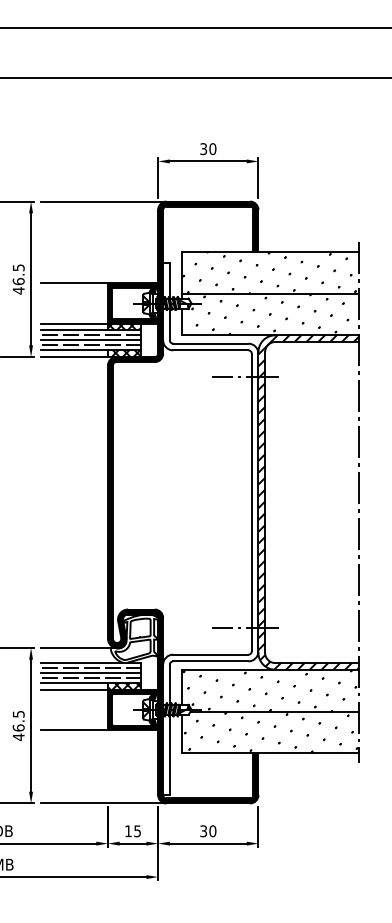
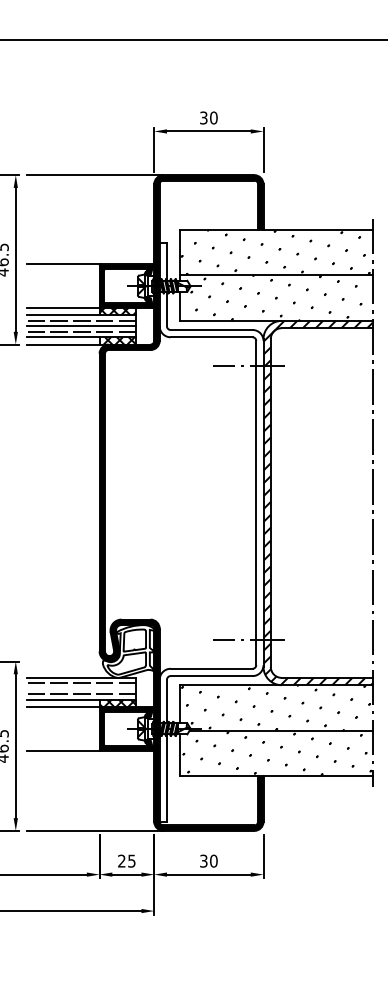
line: (79, 648) -> (68, 662), removed
line: (91, 673) -> (81, 689), removed
text: (128, 831) -> (121, 861), 15 -> 25

